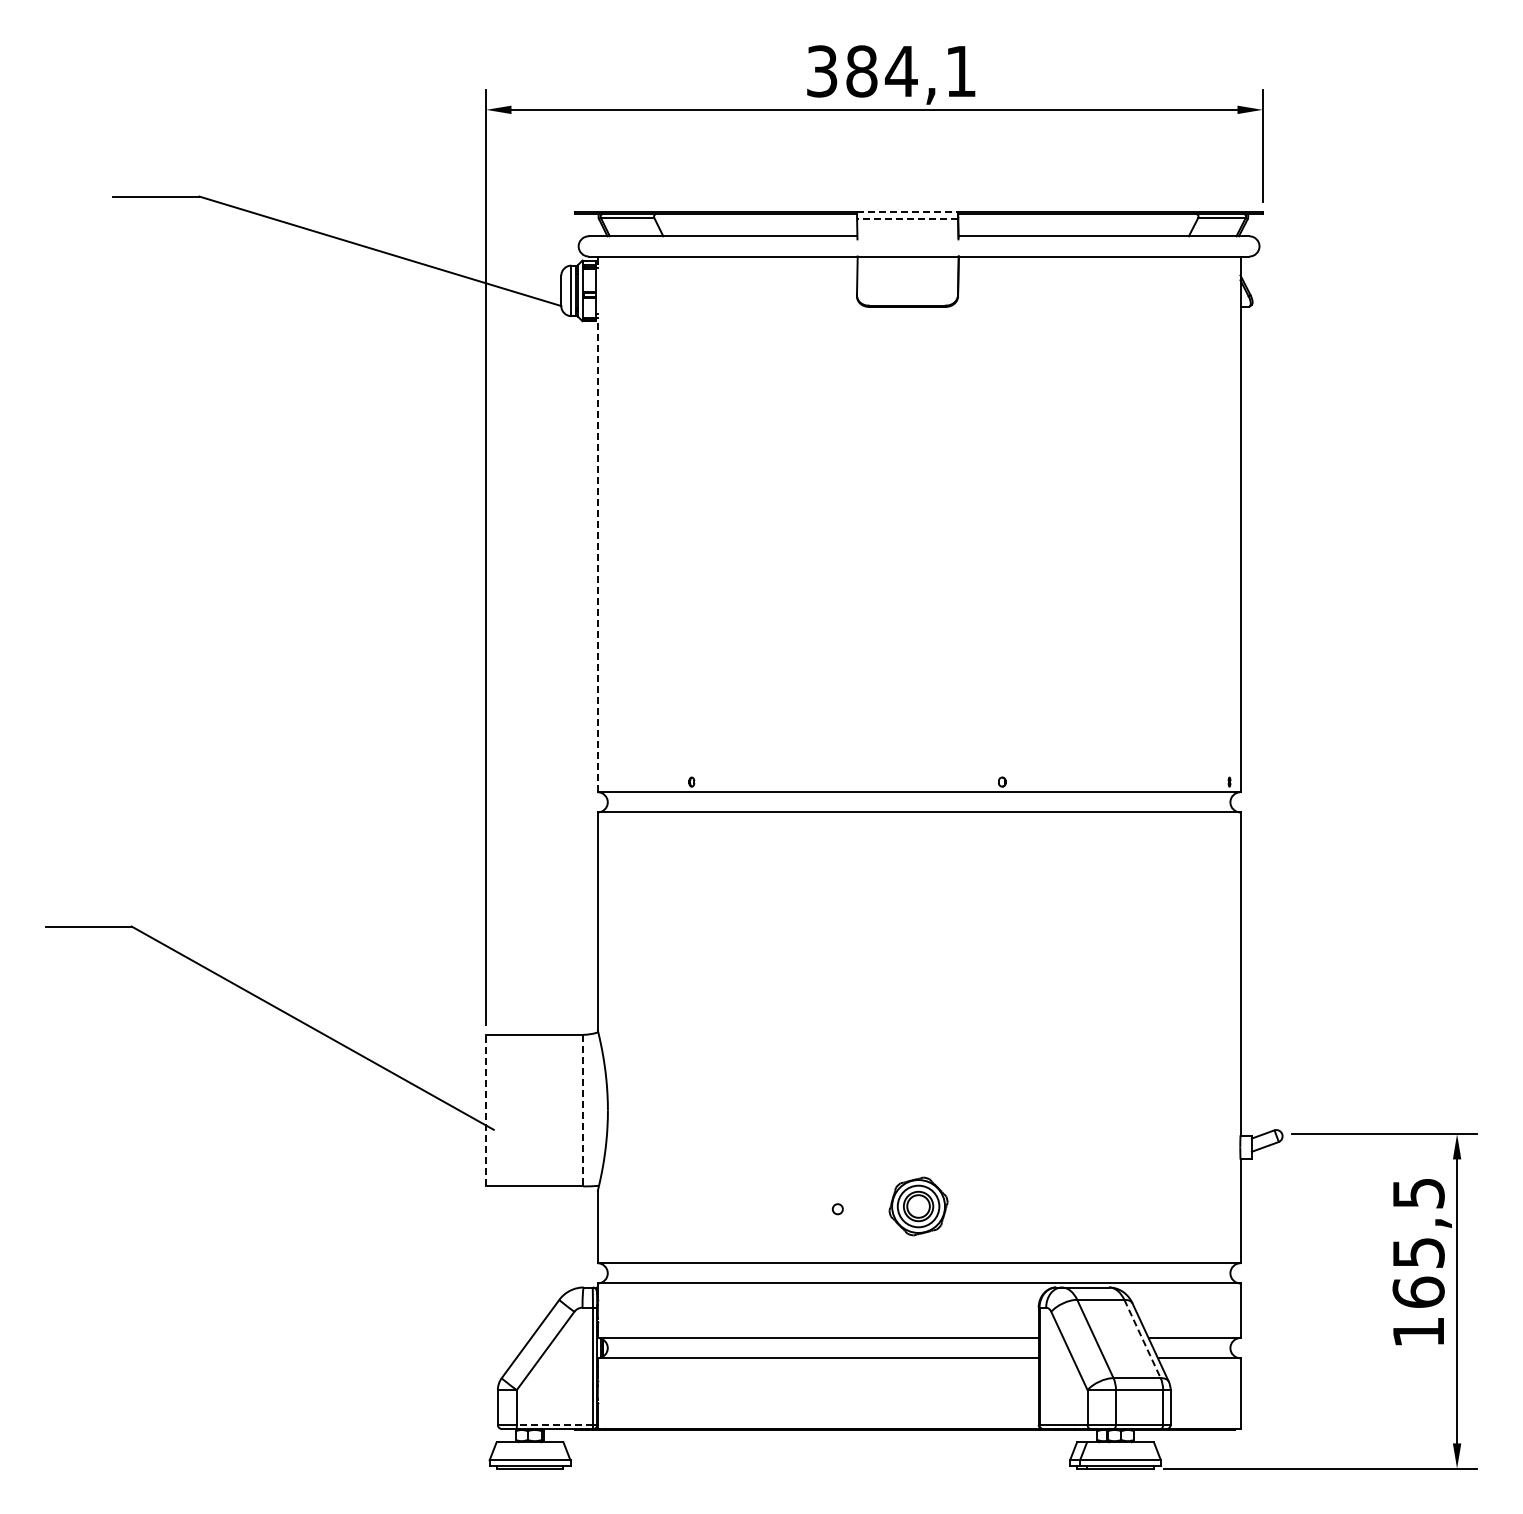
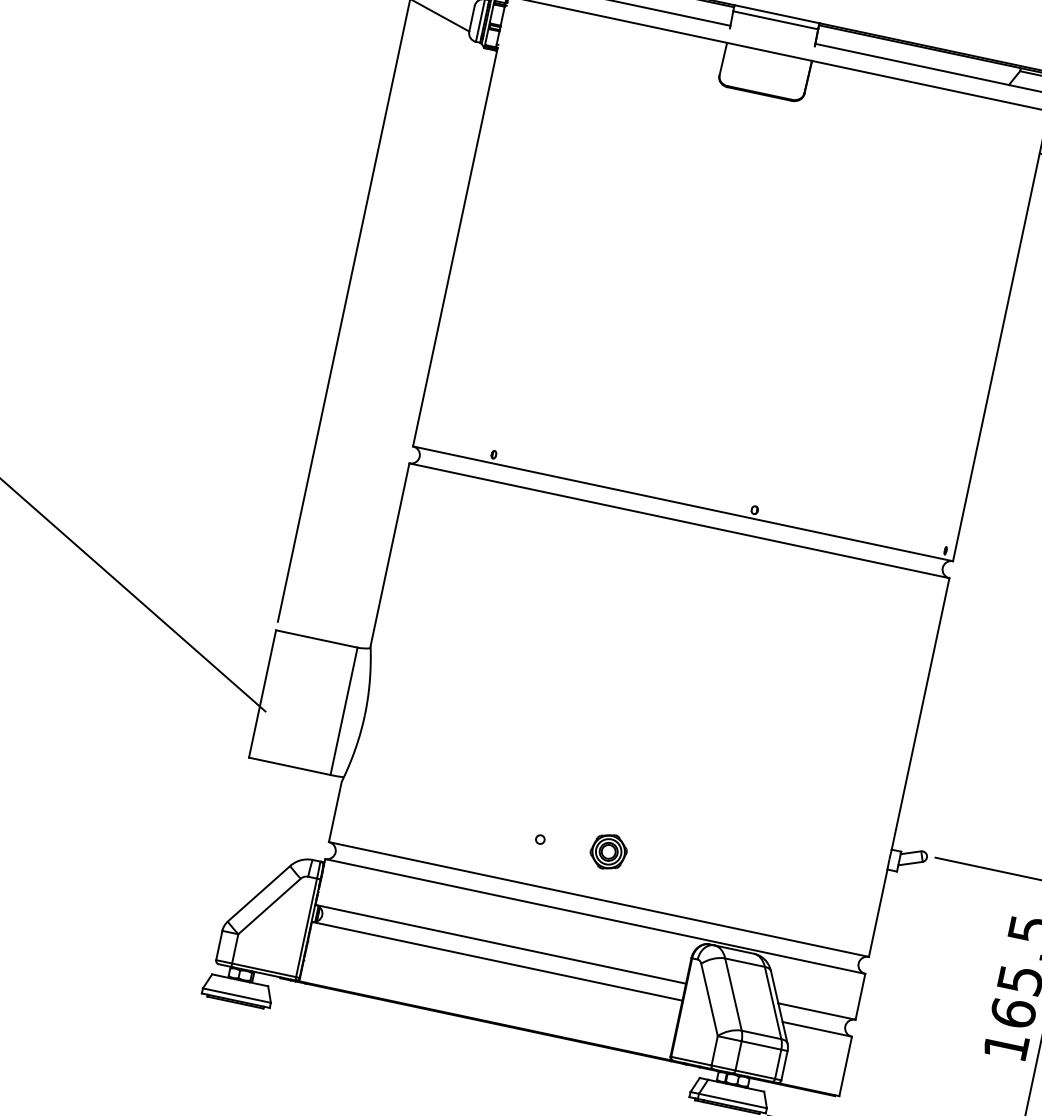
line: (907, 211) -> (776, 13), dashed -> solid
line: (907, 219) -> (775, 20), dashed -> solid
line: (597, 554) -> (455, 246), dashed -> solid
line: (486, 1110) -> (262, 693), dashed -> solid
line: (583, 1110) -> (344, 711), dashed -> solid
part: (918, 1206) -> (608, 851), size x0.71
line: (1142, 1339) -> (772, 1003), dashed -> solid
line: (554, 1424) -> (263, 969), dashed -> solid

